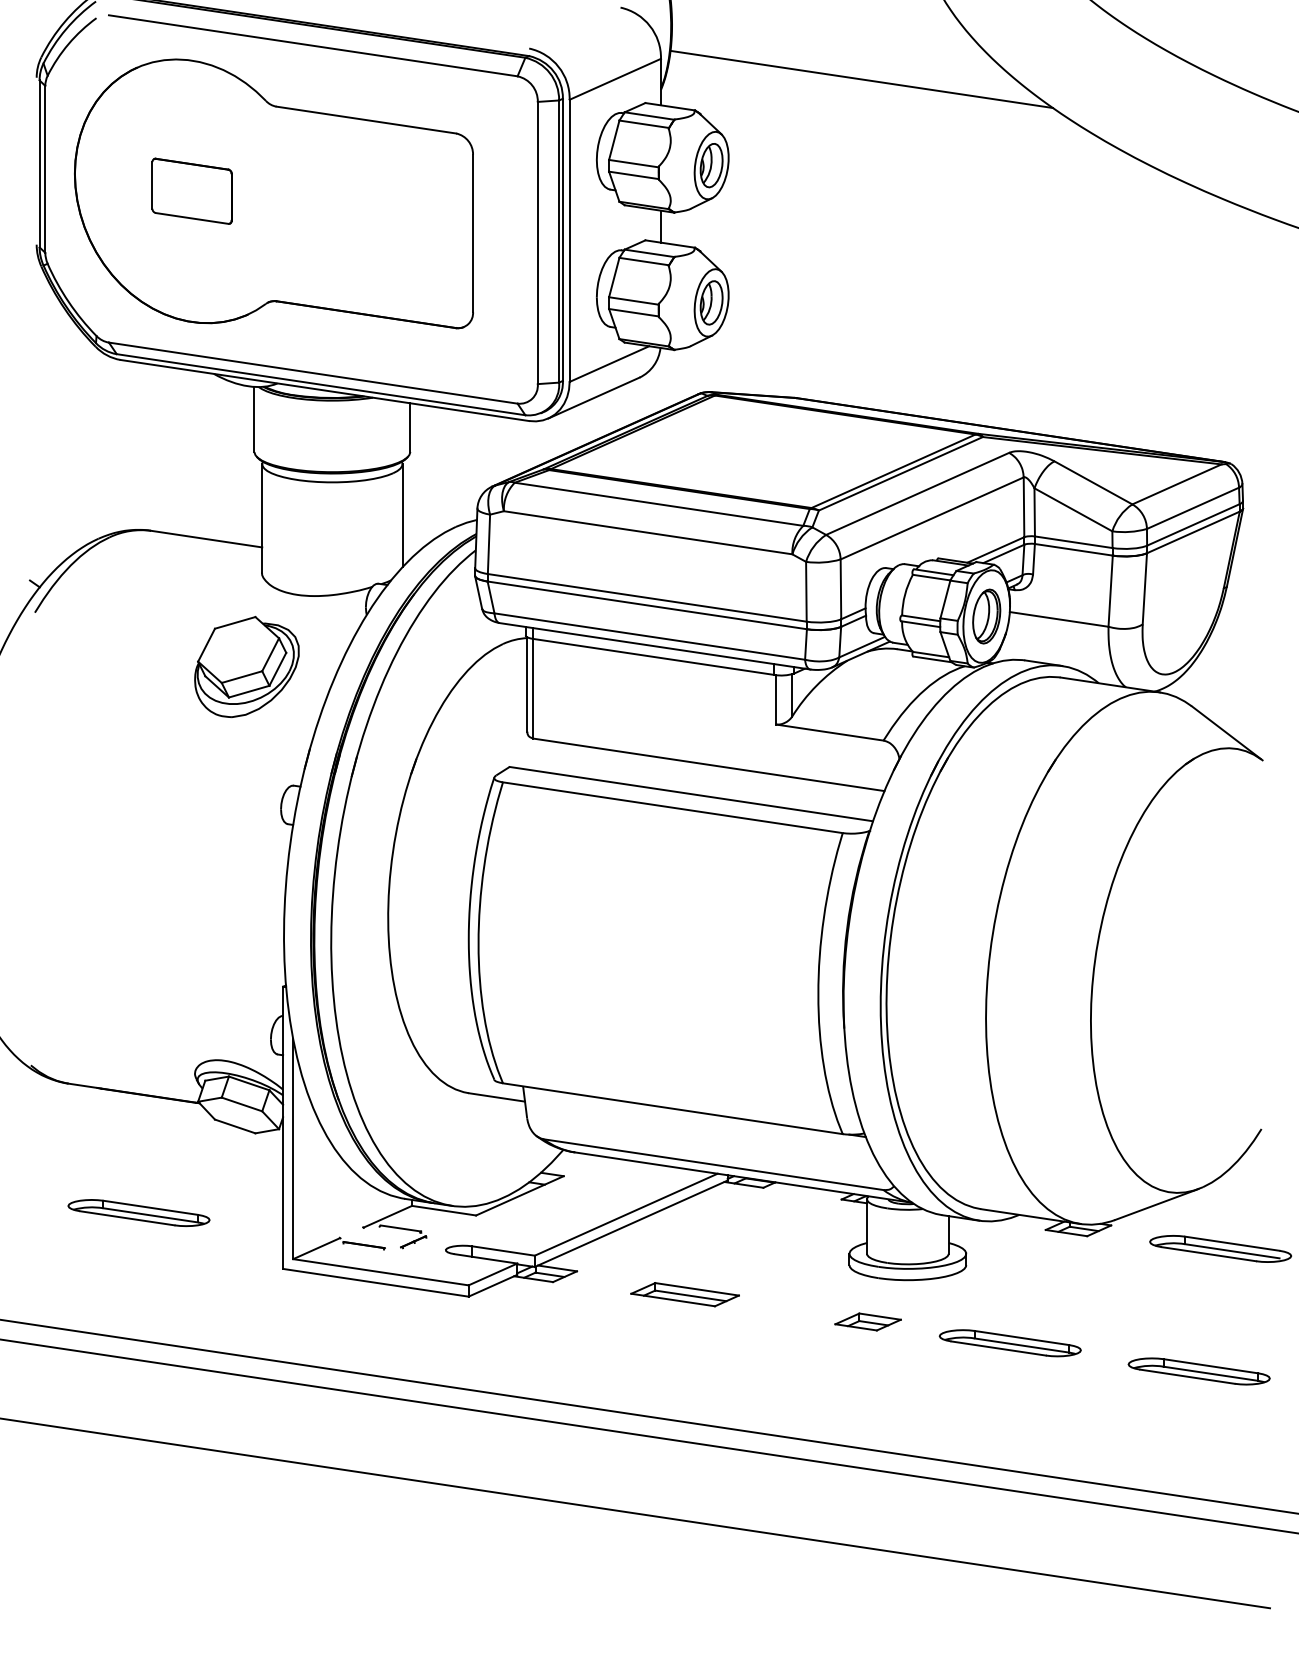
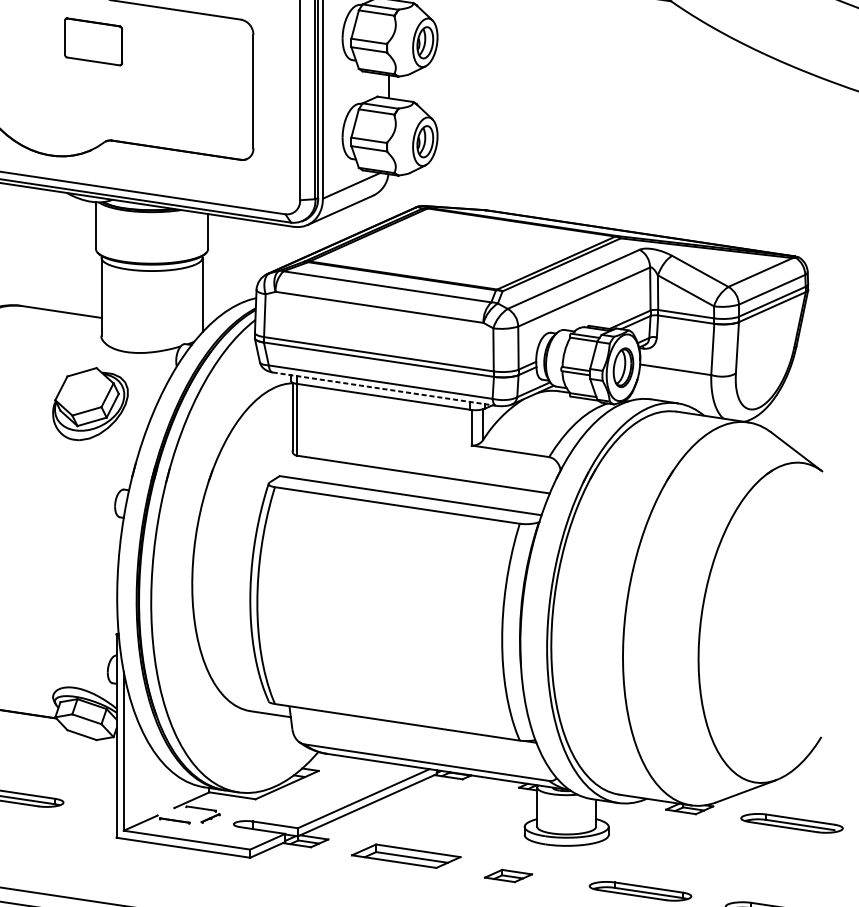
part: (191, 190) -> (93, 41), moved
line: (655, 646) -> (384, 389), solid -> dashed
part: (684, 1294) -> (405, 856), size x1.4
part: (867, 1321) -> (508, 875), moved

